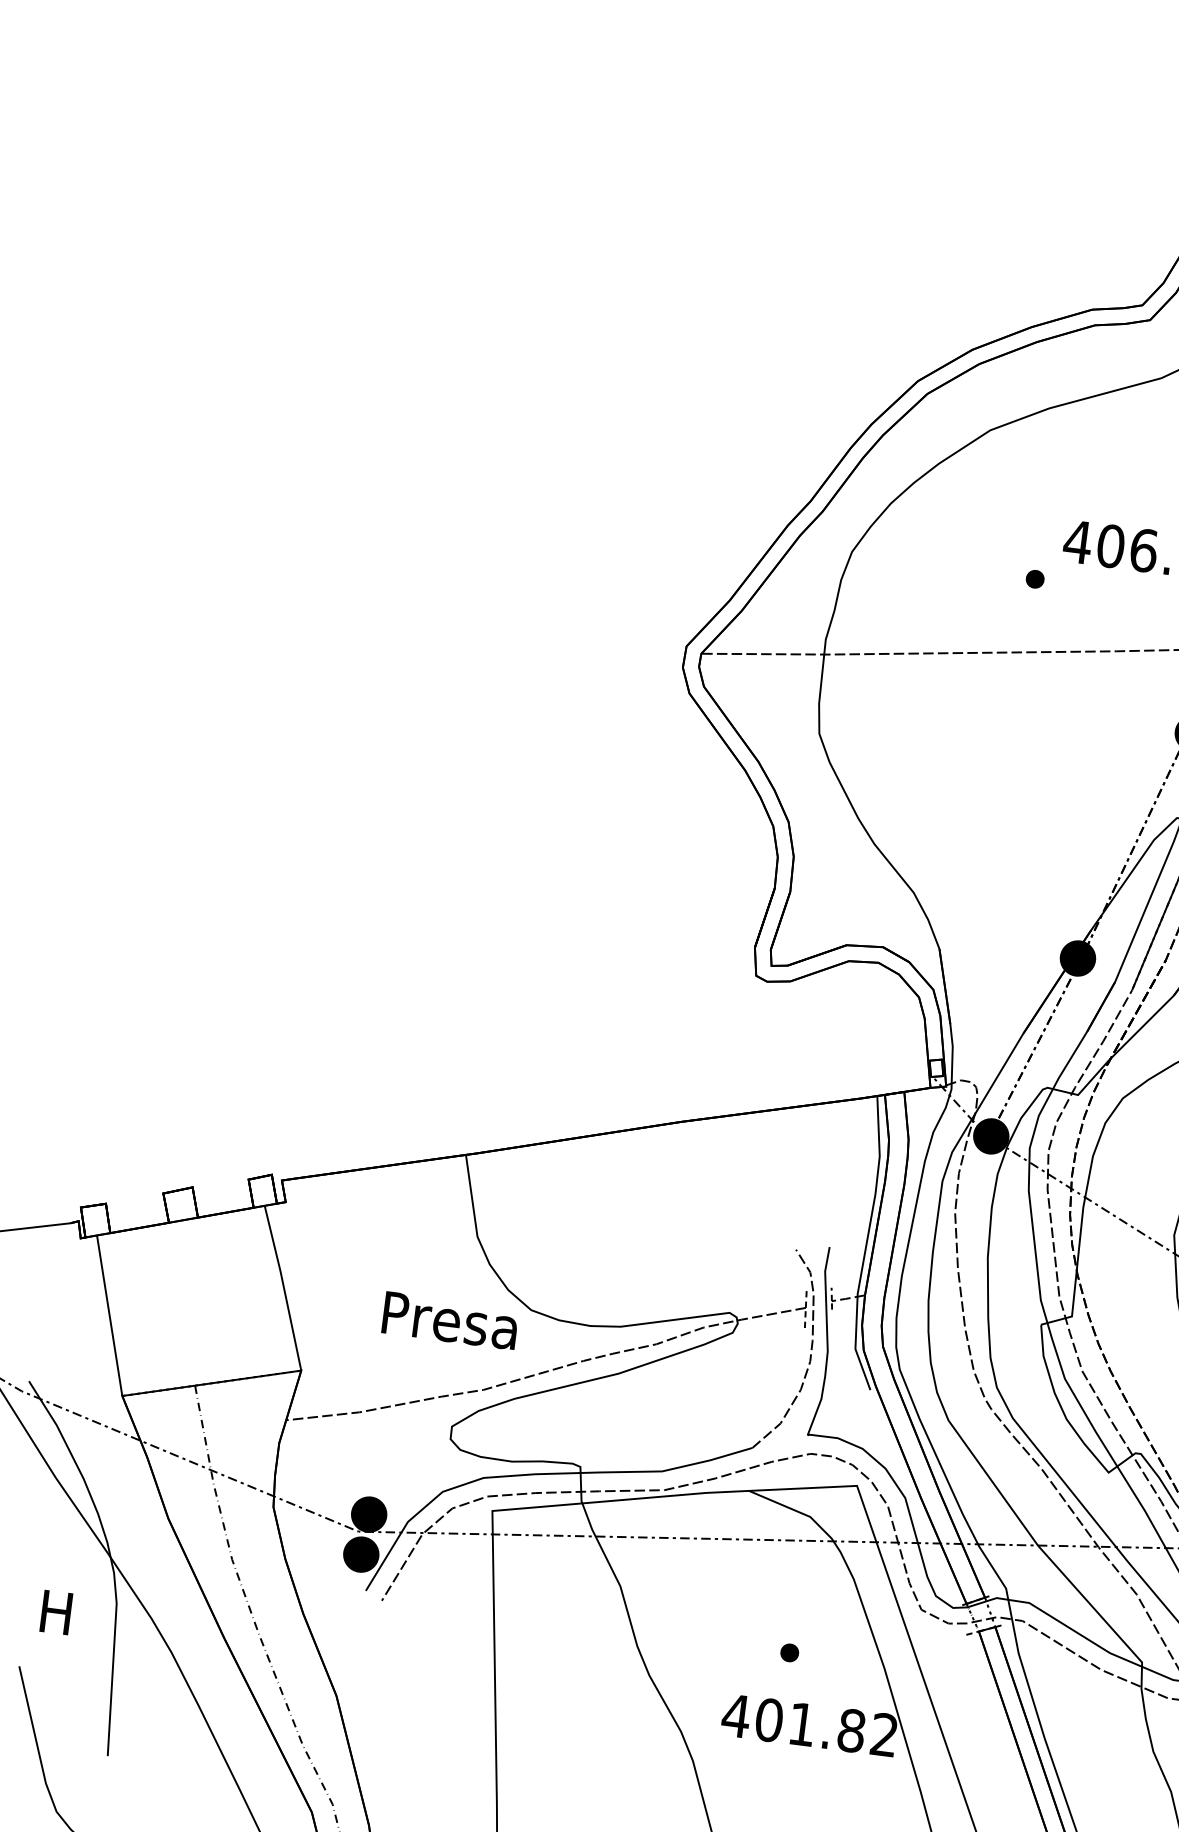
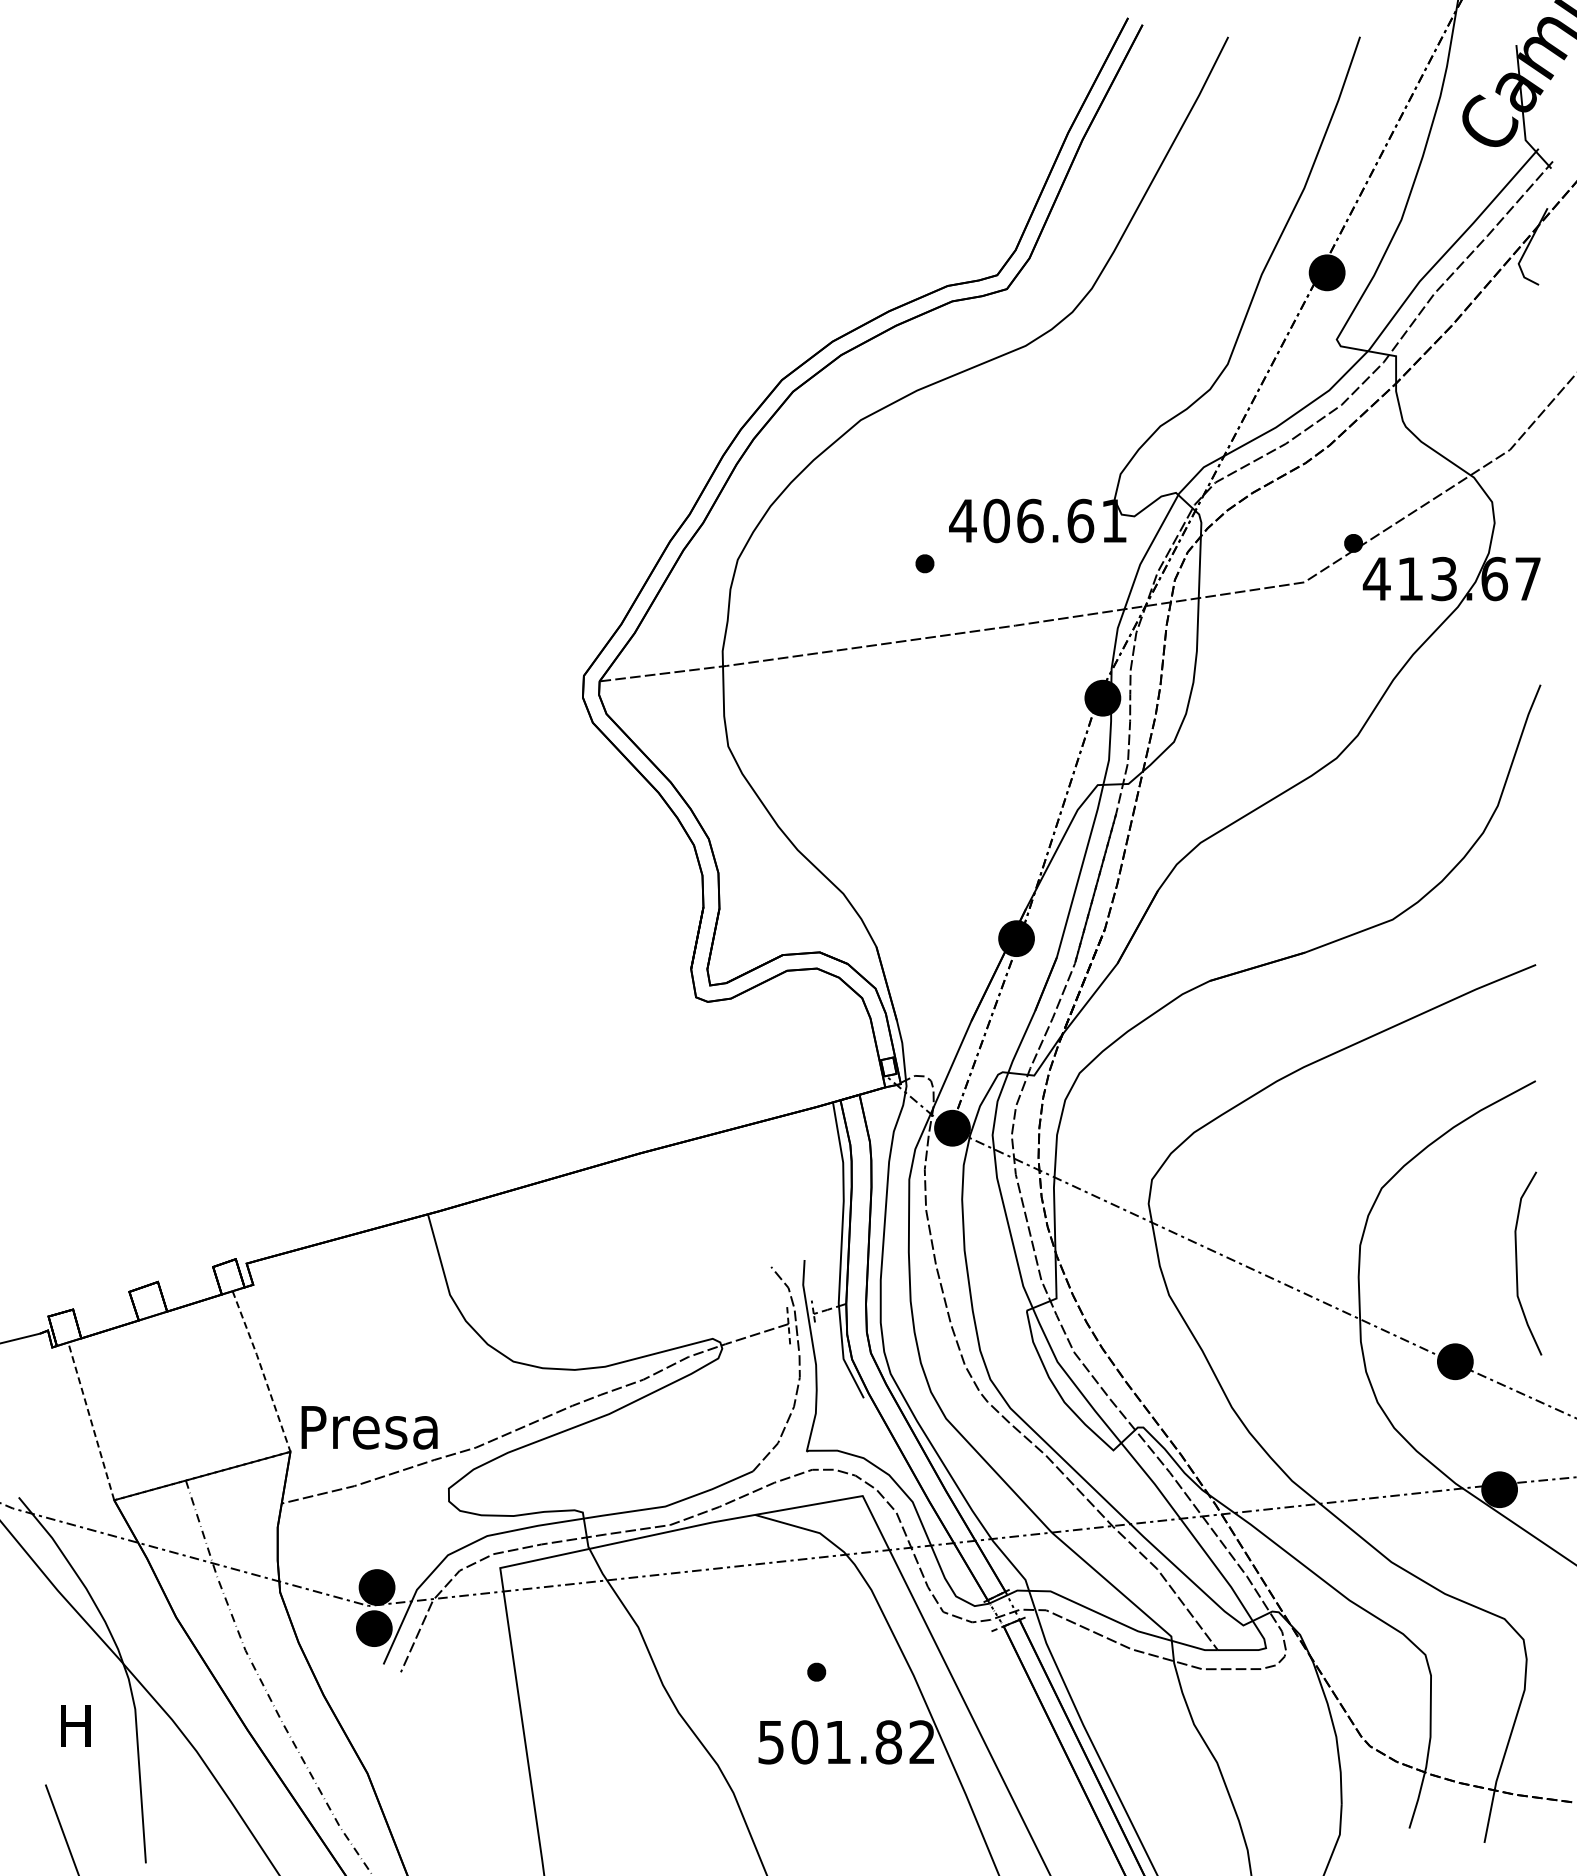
line: (284, 1287) -> (262, 1370), solid -> dashed
line: (110, 1314) -> (91, 1420), solid -> dashed
text: (450, 1320) -> (369, 1427), moved
text: (736, 1716) -> (771, 1742), 401.82 -> 501.82

